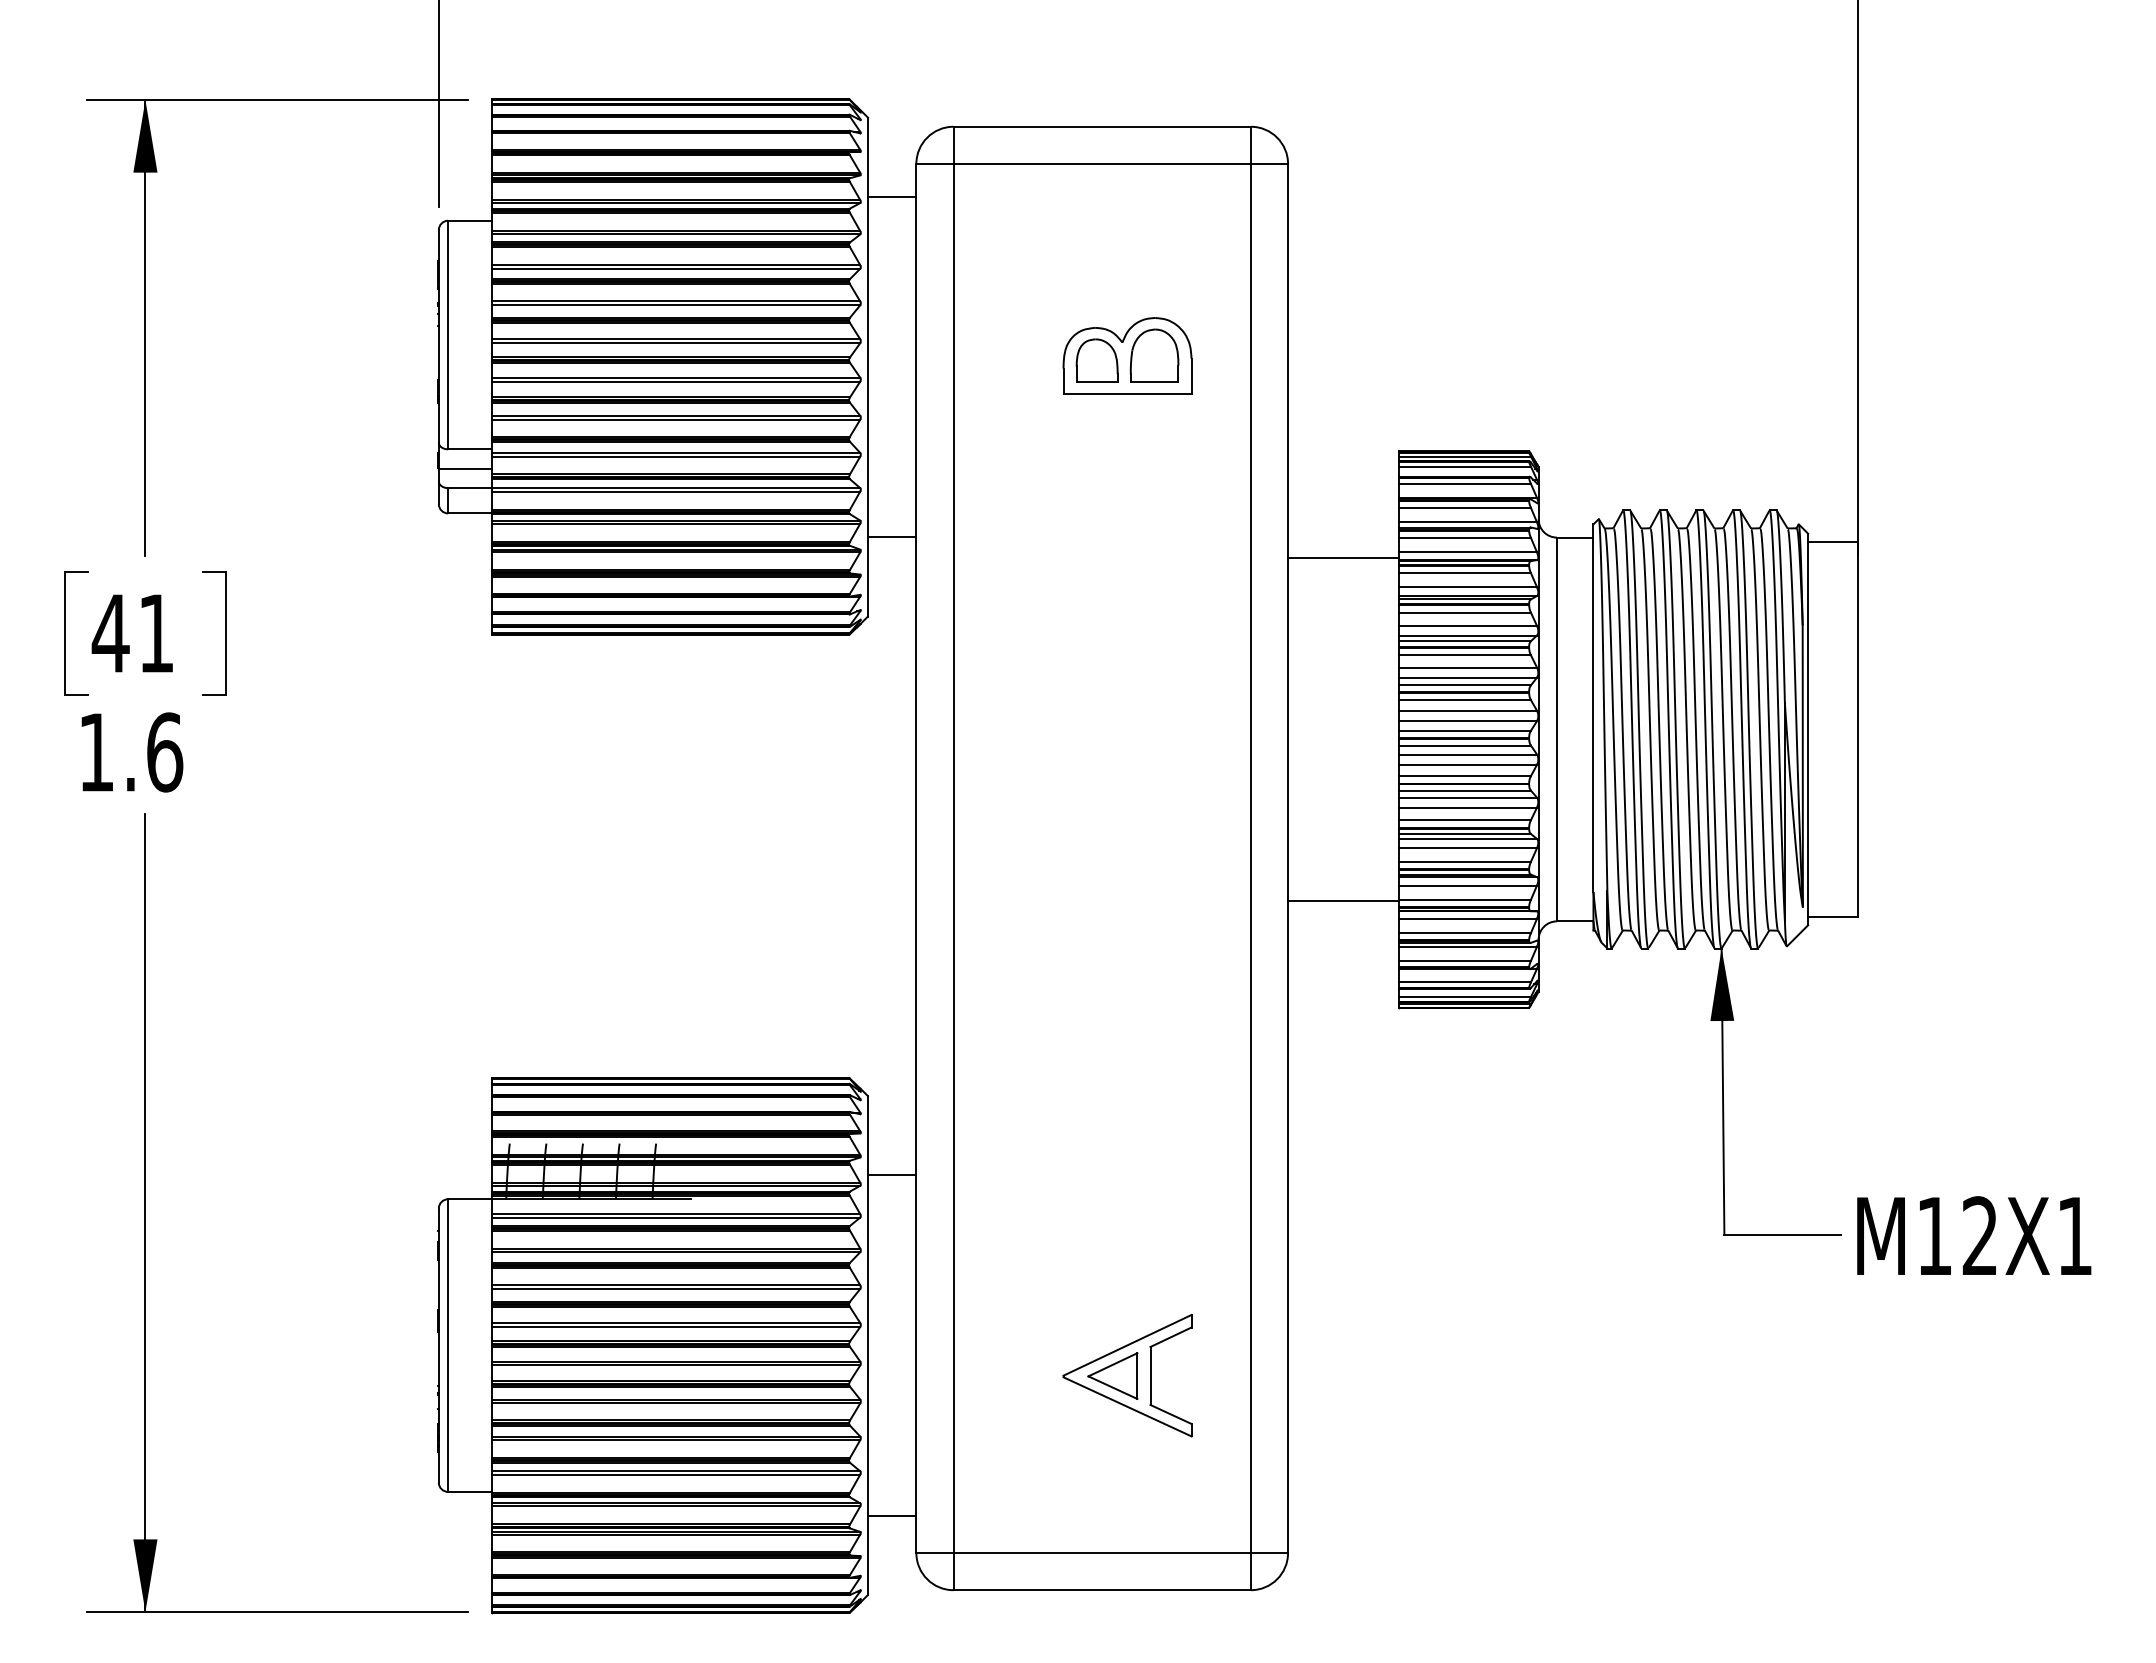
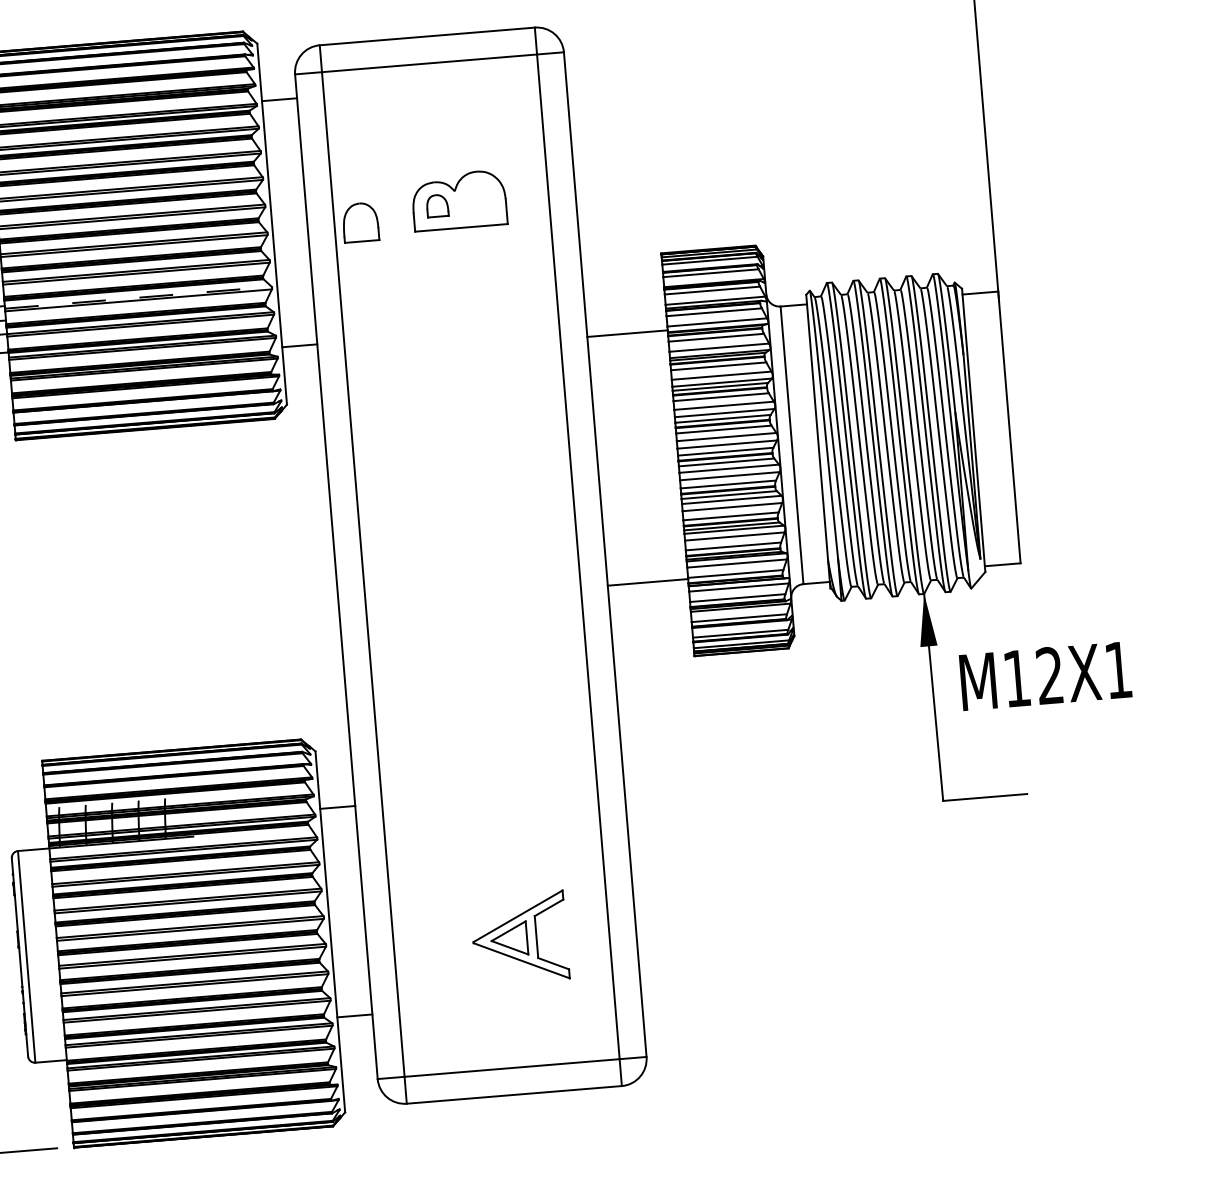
part: (1154, 355) -> (360, 222), moved
part: (1096, 360) -> (437, 205), size x0.7
line: (676, 452) -> (138, 297), solid -> dashed
text: (1974, 1235) -> (1045, 675), moved
line: (891, 1515) -> (354, 1015), moved

